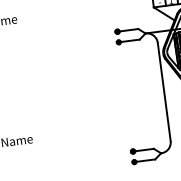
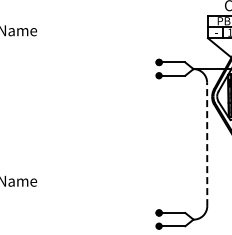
line: (164, 92) -> (207, 144), solid -> dashed

